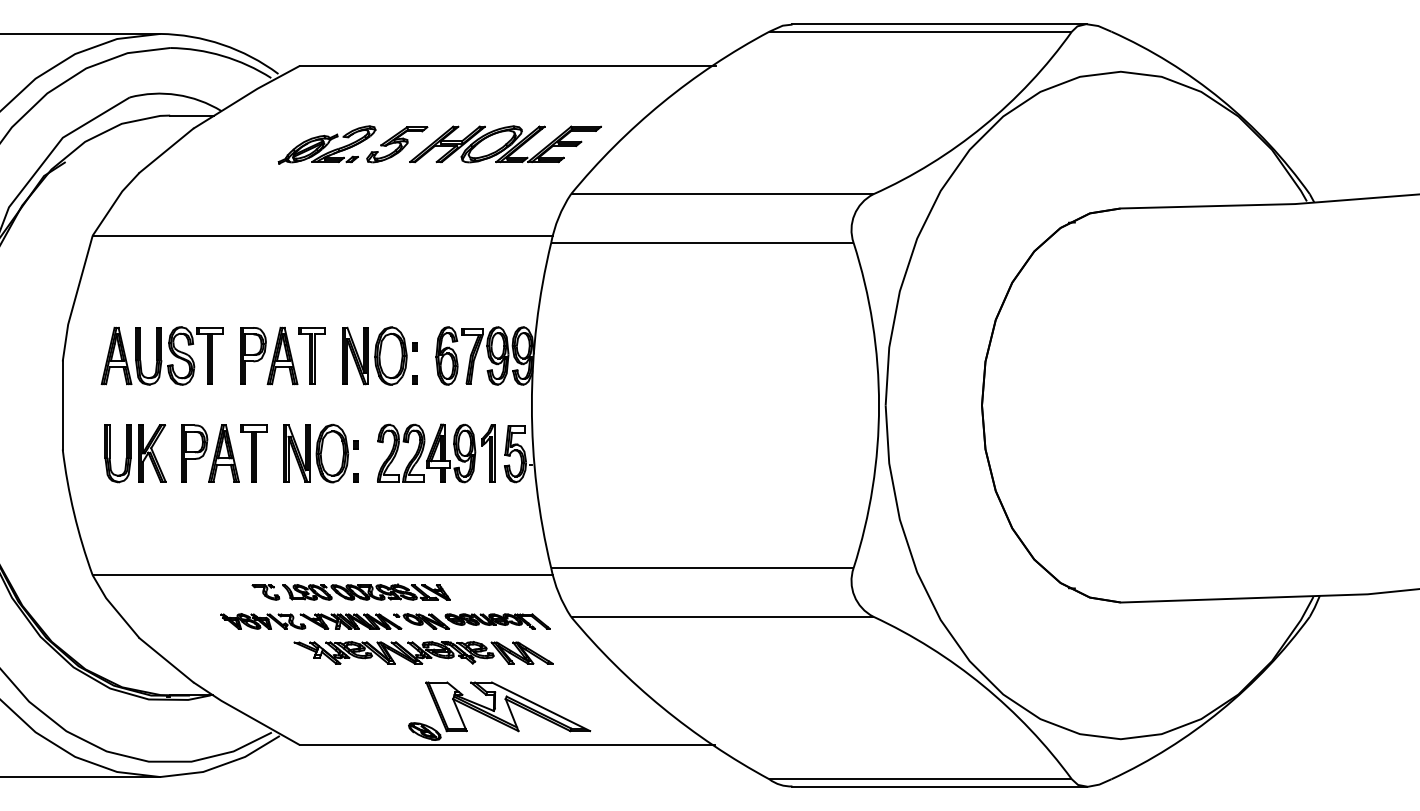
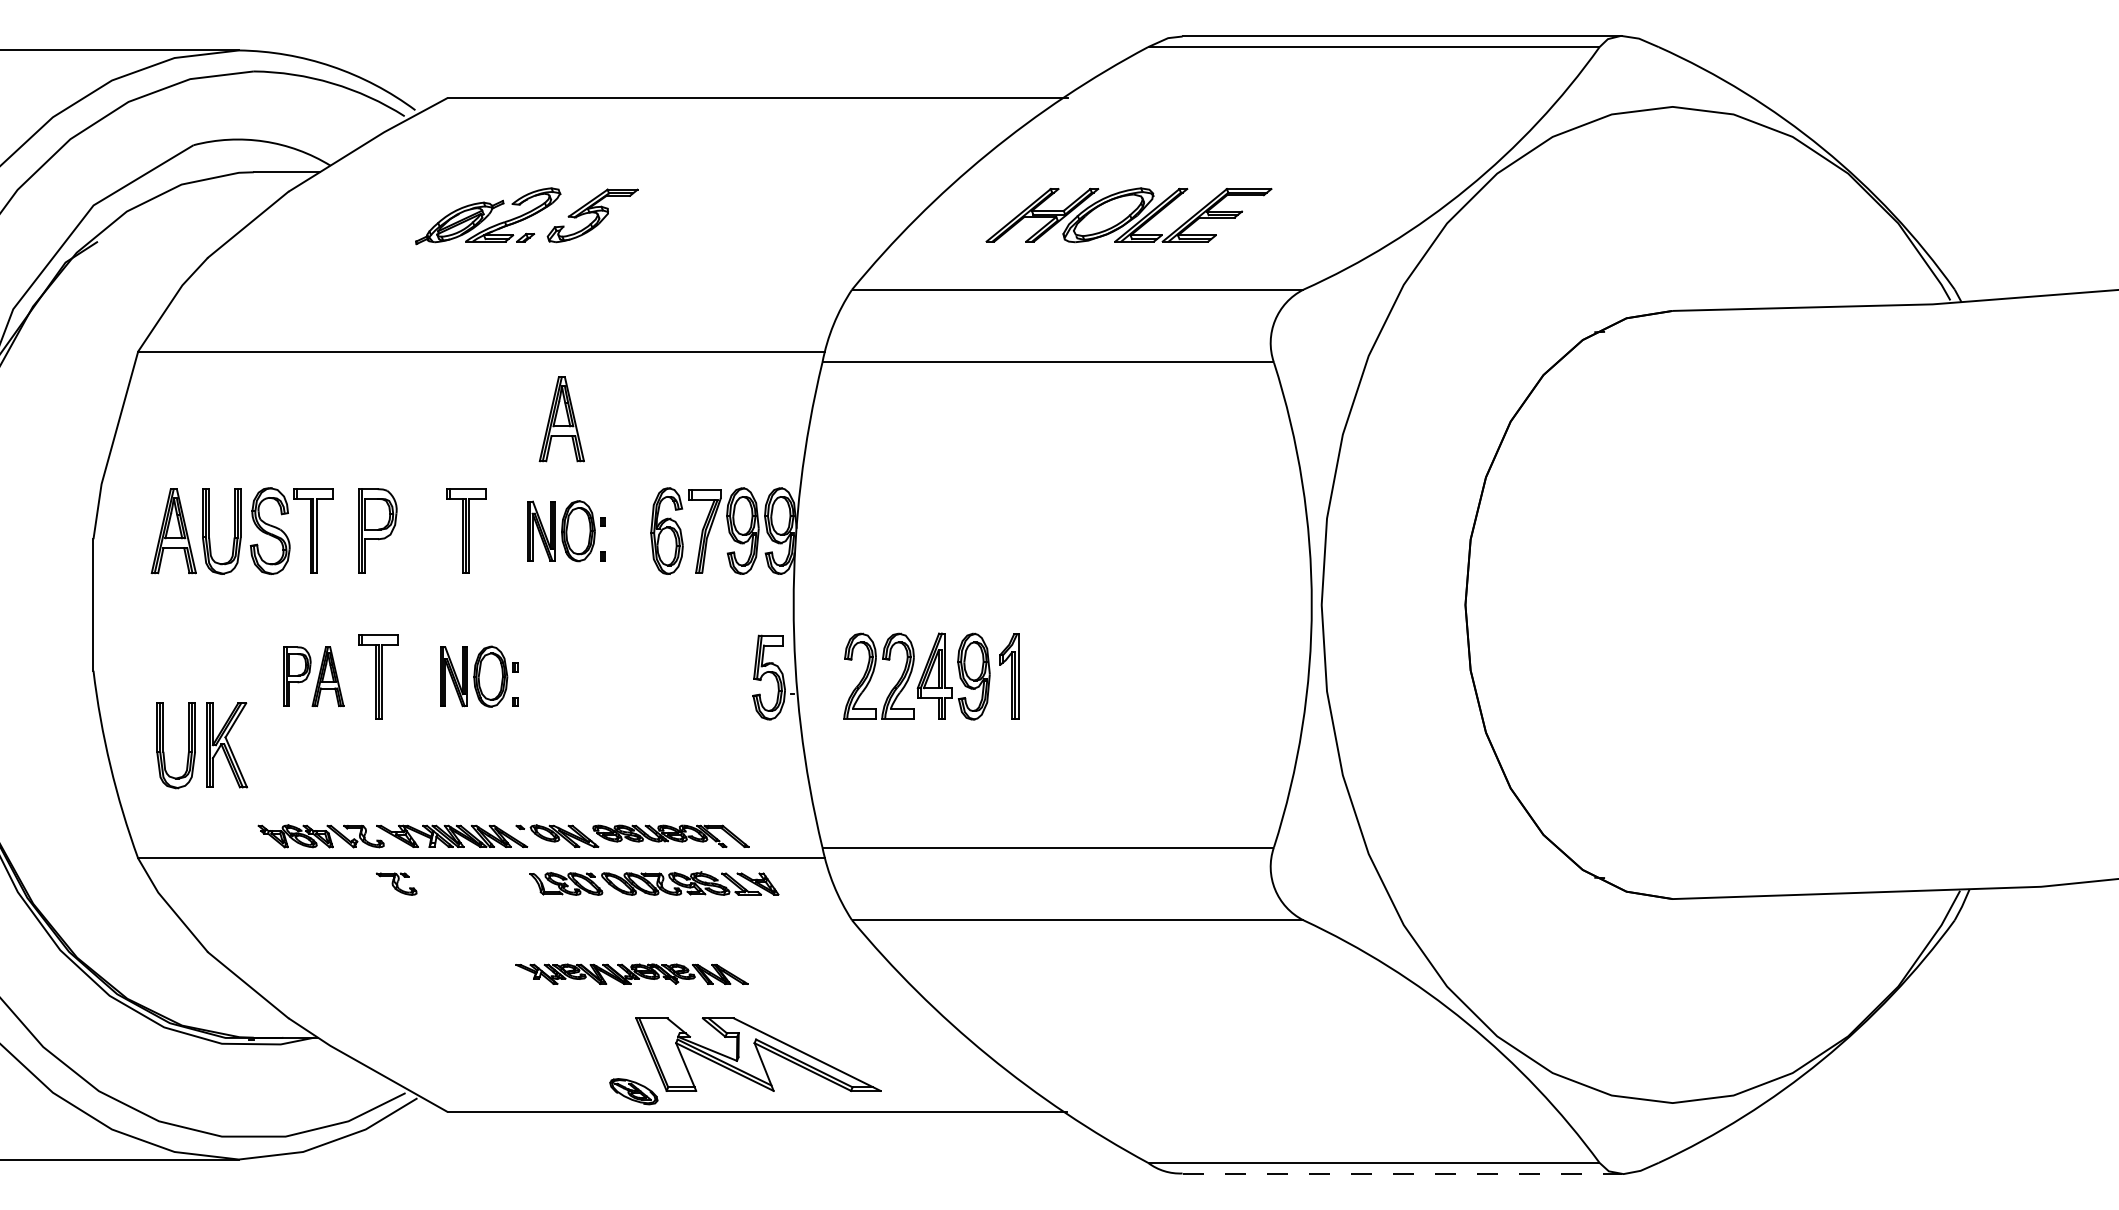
part: (505, 144) -> (1128, 215), moved
part: (282, 355) -> (561, 418), moved
part: (379, 355) -> (566, 530), size x0.7
part: (135, 453) -> (202, 745), moved
part: (210, 453) -> (313, 676), size x0.7
part: (320, 453) -> (478, 676), size x0.7
part: (436, 453) -> (931, 676), moved
part: (366, 591) -> (654, 882), moved
part: (385, 621) -> (503, 836), moved
part: (423, 652) -> (631, 973), size x0.6
line: (940, 786) -> (1403, 1173), solid -> dashed

